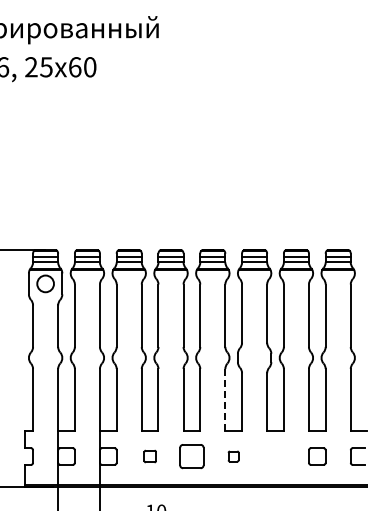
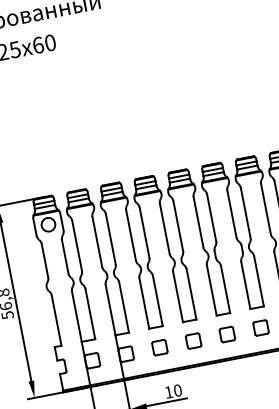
line: (225, 399) -> (211, 289), dashed -> solid
part: (150, 456) -> (160, 347), size x1.43
part: (191, 456) -> (193, 341), size x0.71
part: (233, 456) -> (227, 334), size x1.67
part: (275, 456) -> (261, 327), added

